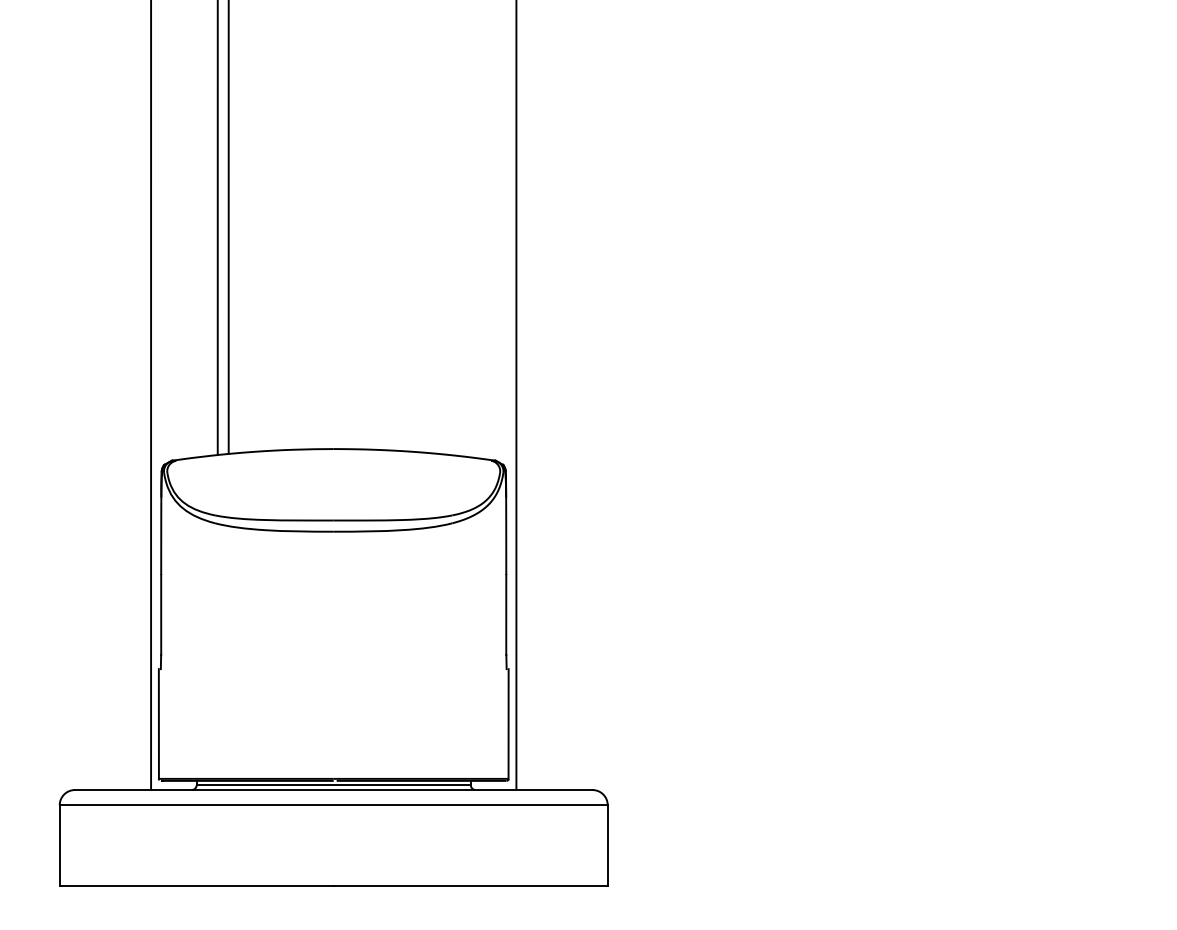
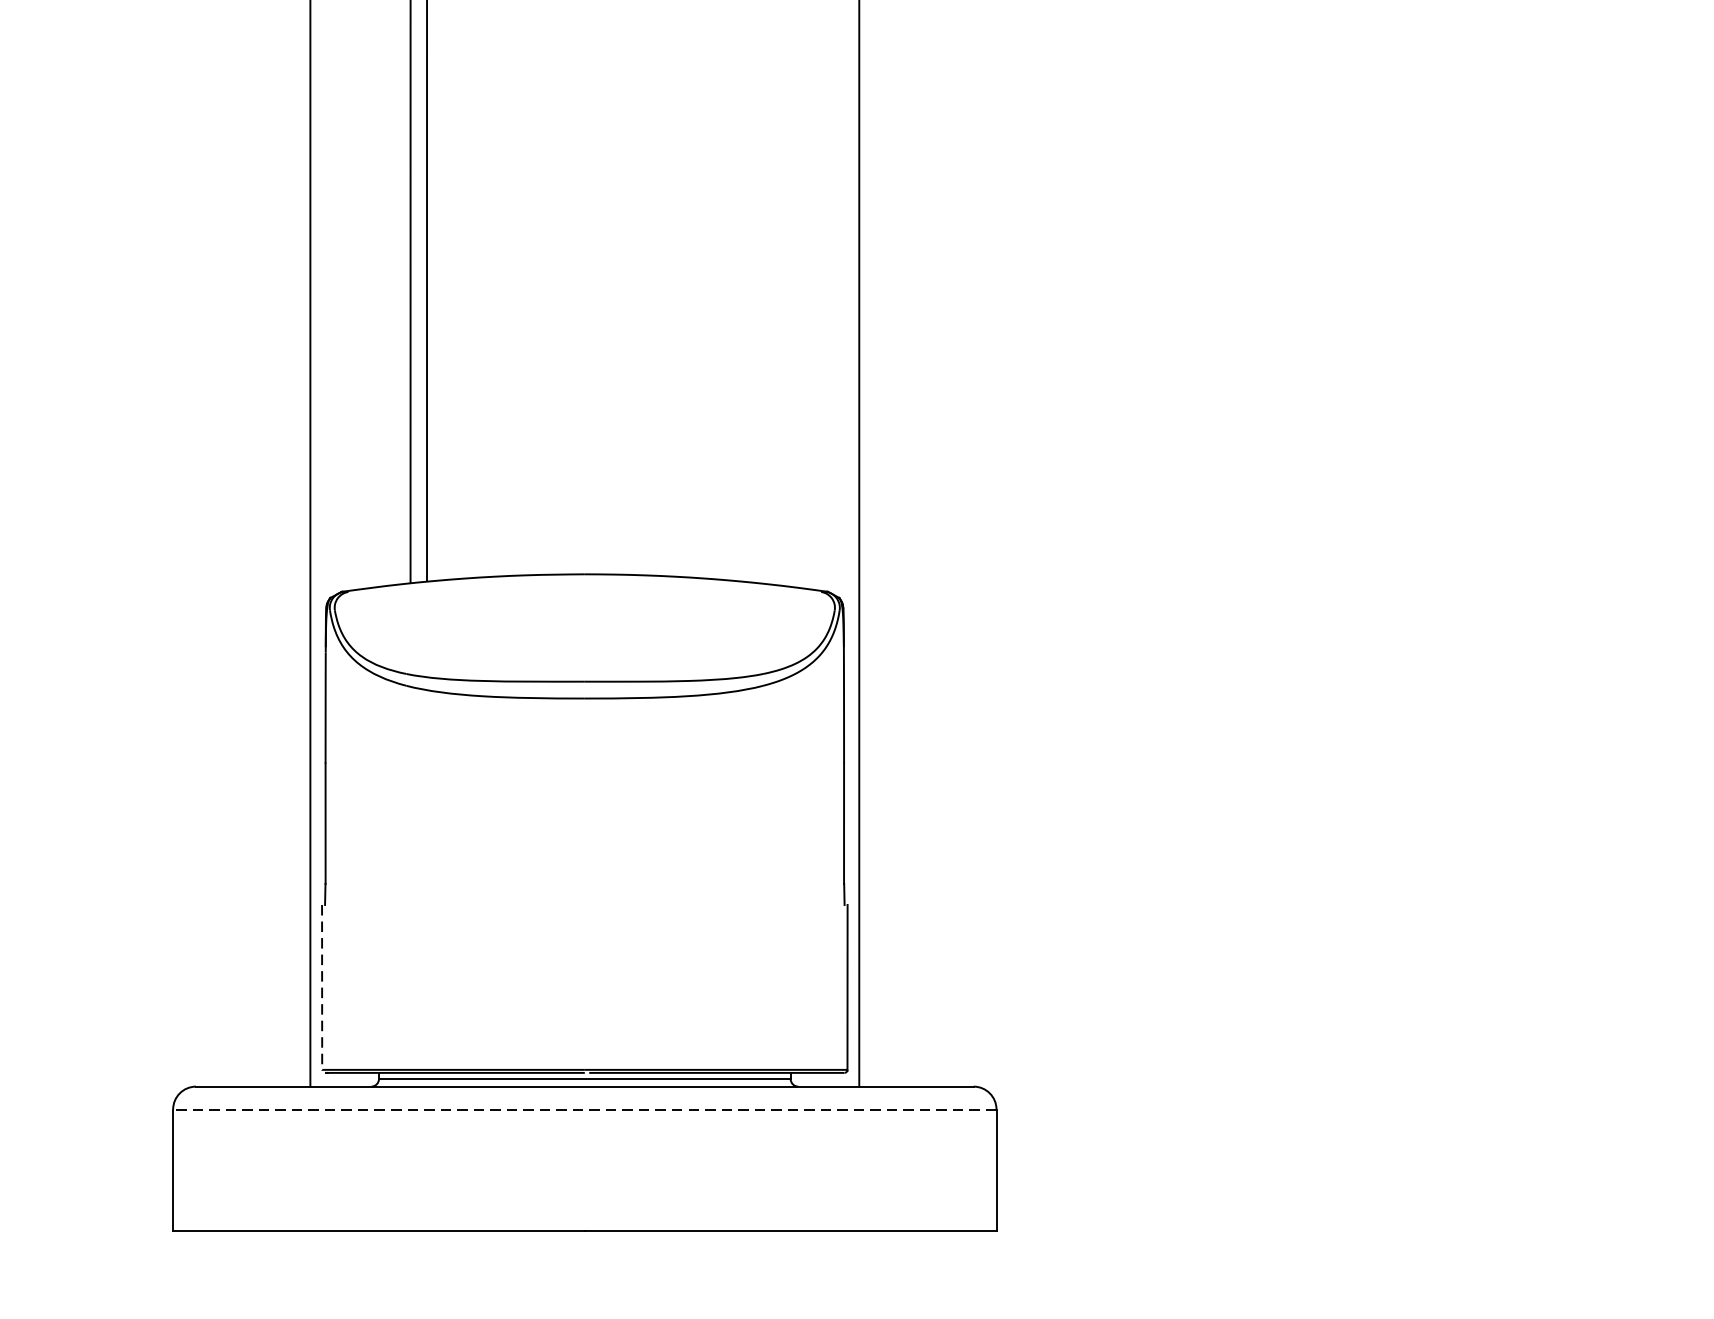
line: (158, 724) -> (321, 988), solid -> dashed
line: (333, 805) -> (584, 1109), solid -> dashed

